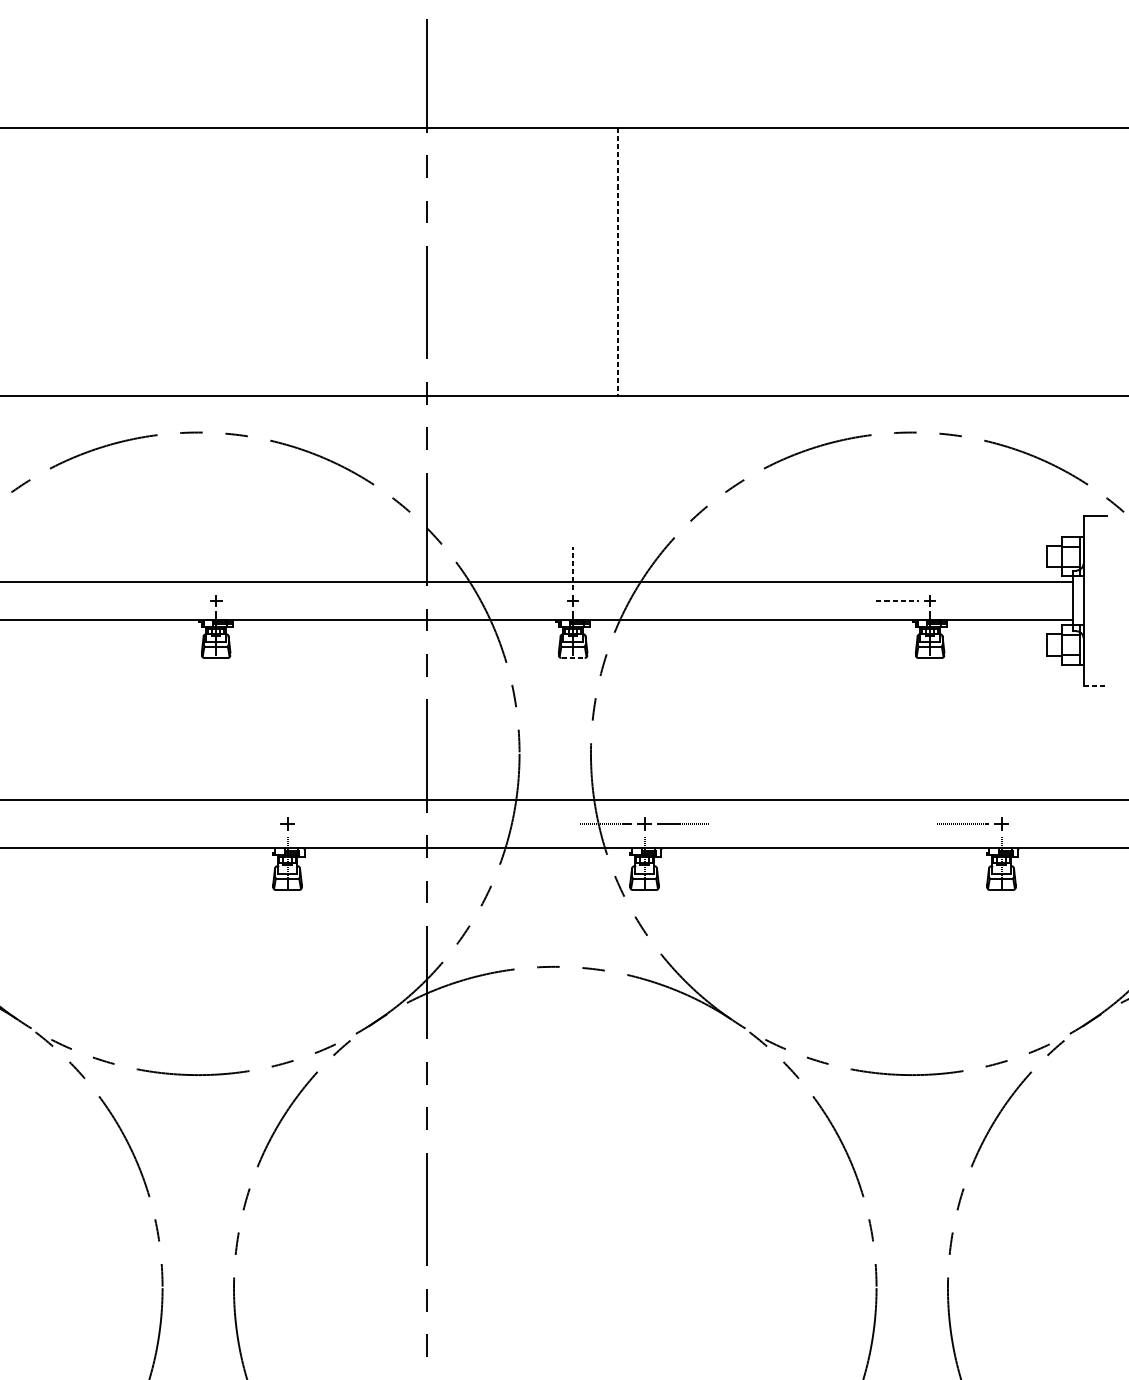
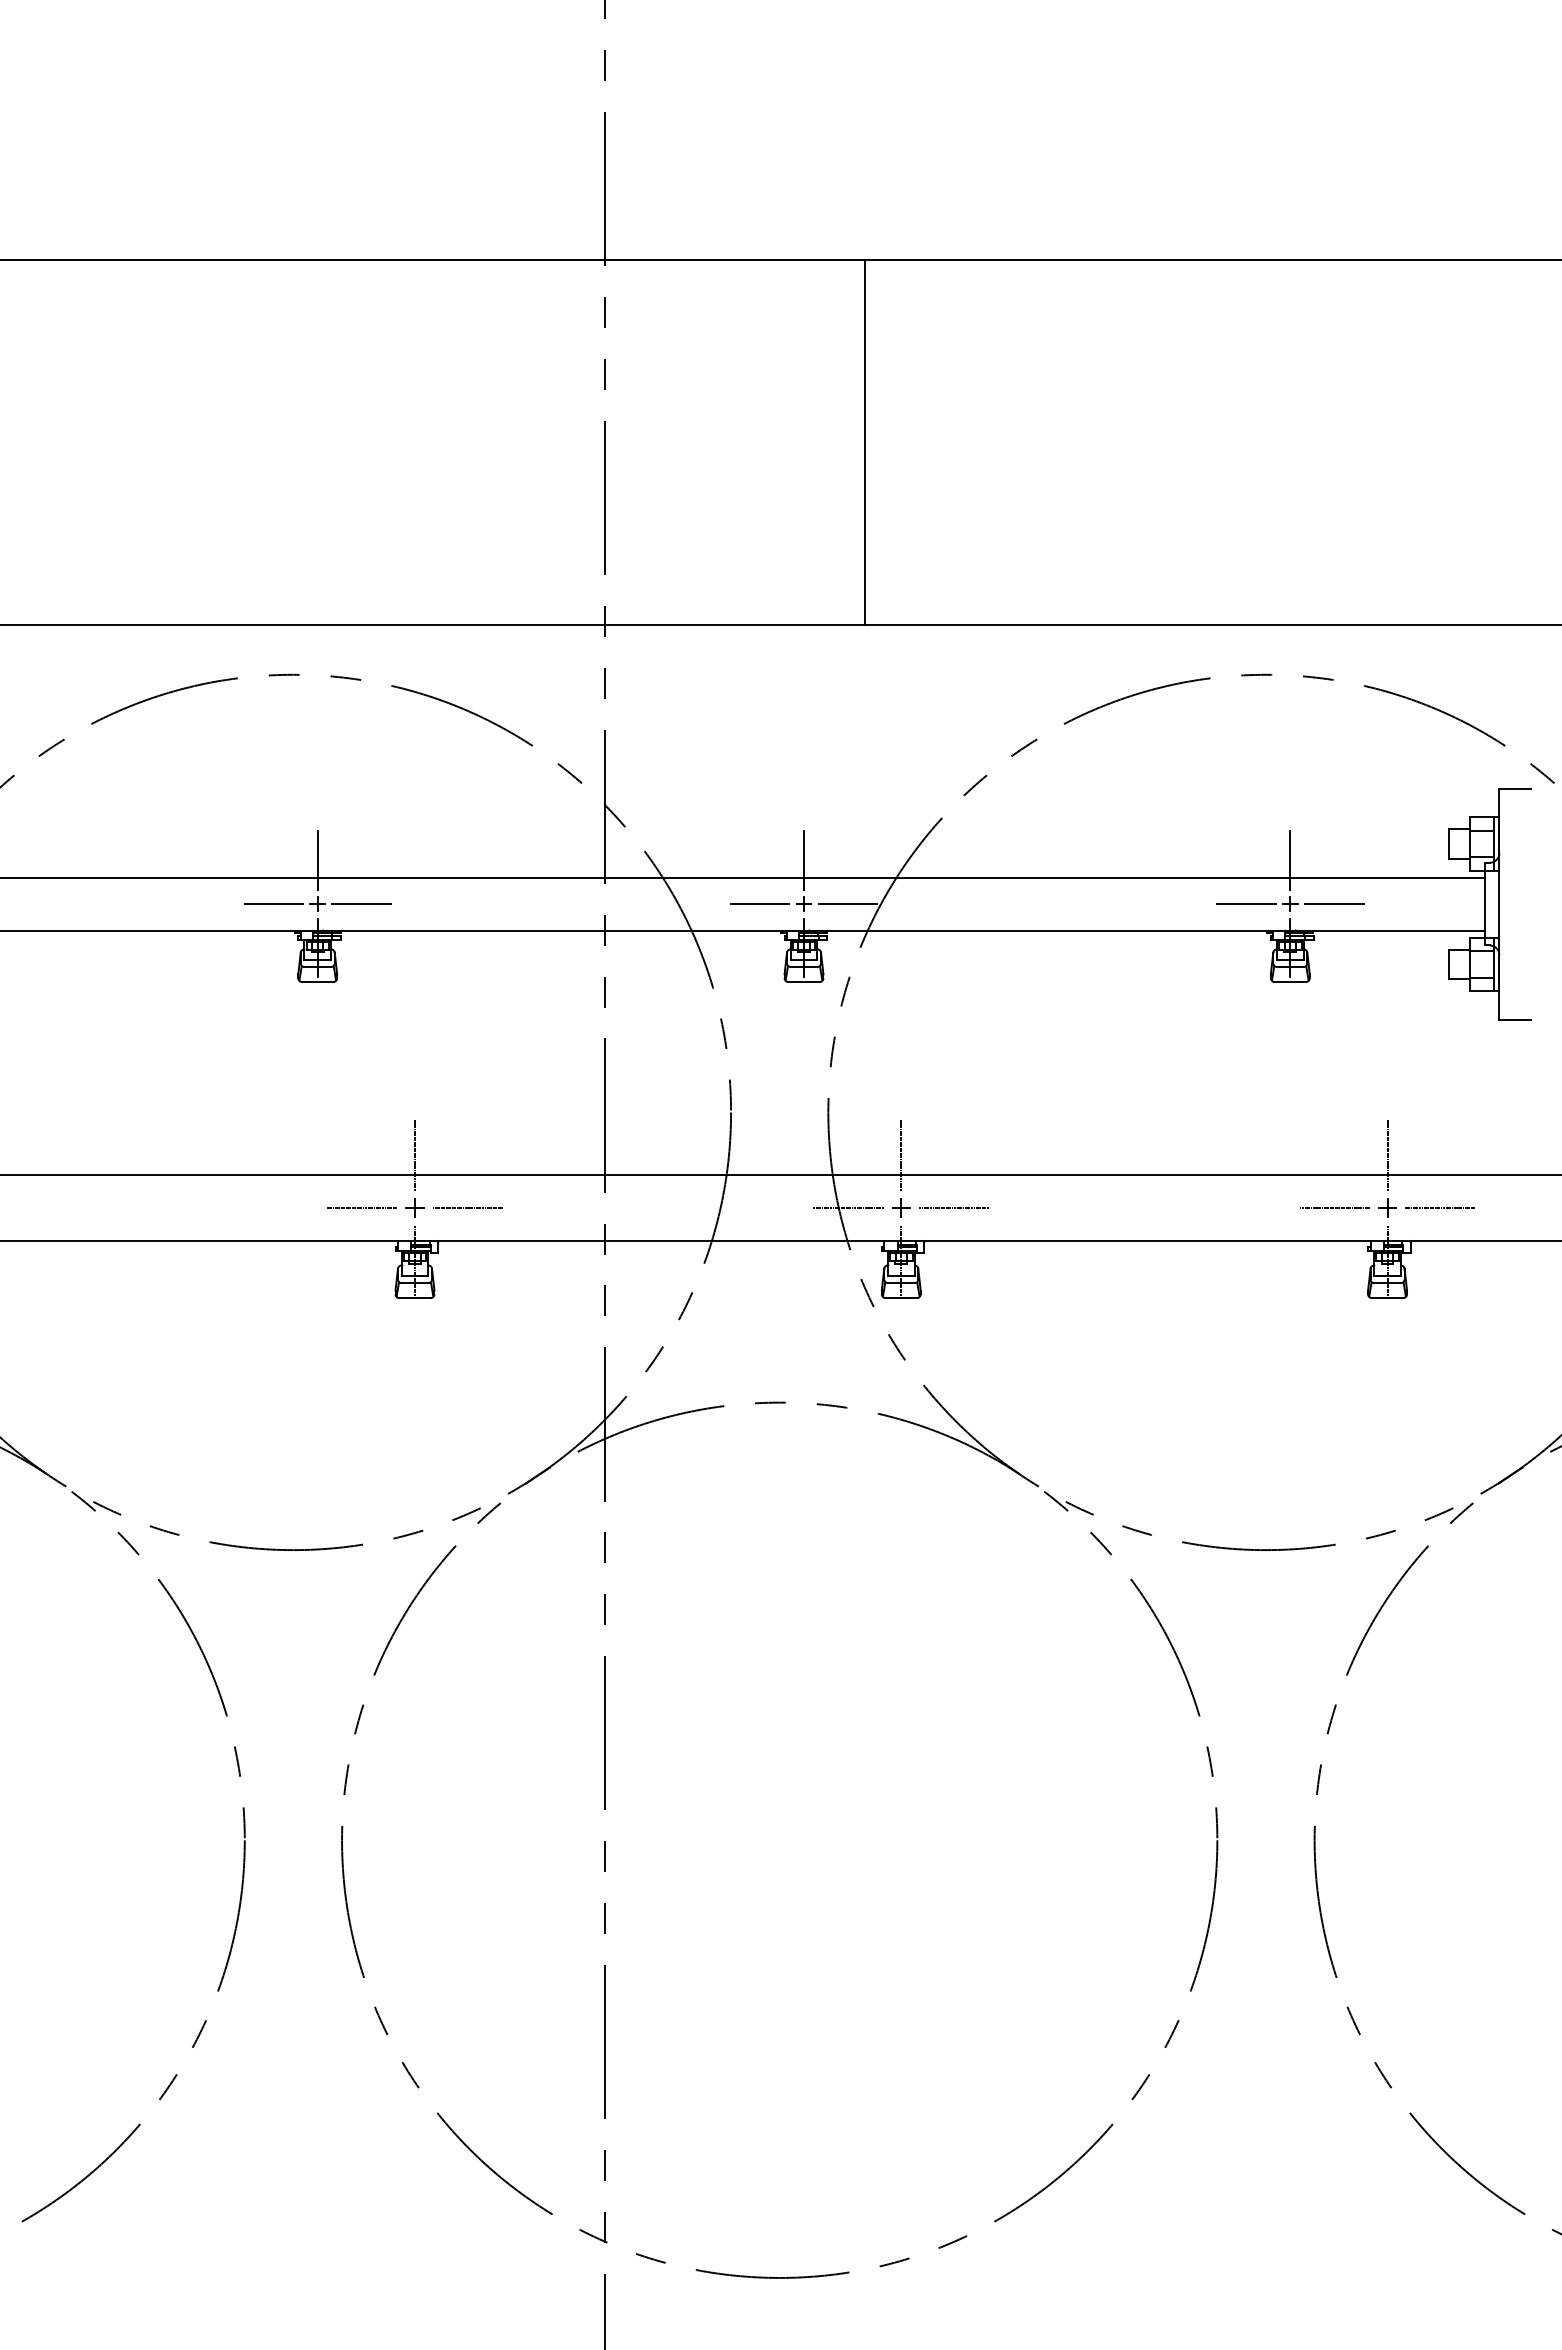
line: (617, 262) -> (864, 442), dashed -> solid
line: (215, 568) -> (317, 859), added
line: (573, 568) -> (804, 859), dashed -> solid
line: (930, 568) -> (1290, 859), added
line: (183, 601) -> (273, 904), added
line: (248, 601) -> (361, 904), added
line: (540, 601) -> (759, 904), added
line: (605, 601) -> (847, 904), added
line: (897, 601) -> (1246, 904), dashed -> solid
line: (961, 601) -> (1333, 904), added
line: (573, 657) -> (804, 981), dashed -> solid
line: (1095, 685) -> (1515, 1019), dashed -> solid
line: (287, 785) -> (415, 1155), added
line: (644, 785) -> (901, 1155), added
line: (1001, 785) -> (1387, 1155), added
line: (249, 824) -> (362, 1208), added
line: (326, 824) -> (467, 1208), added
line: (1040, 824) -> (1440, 1208), added

